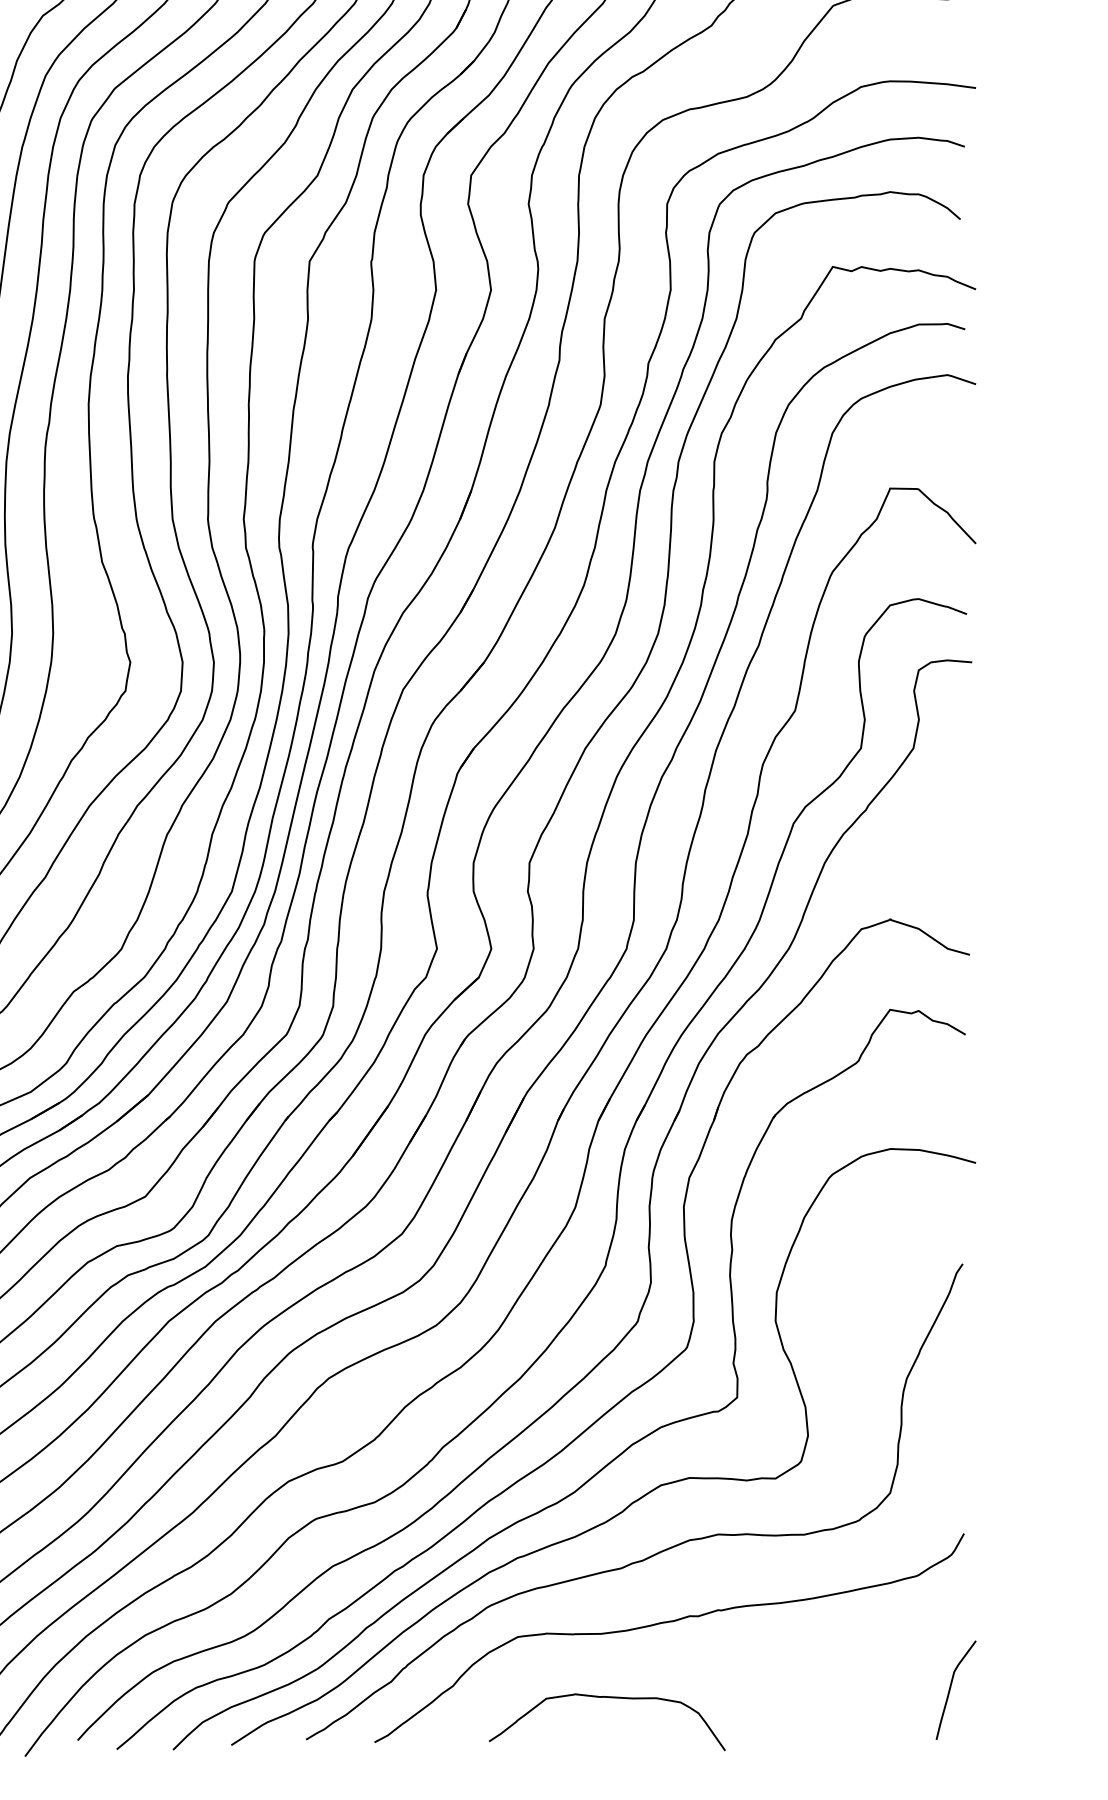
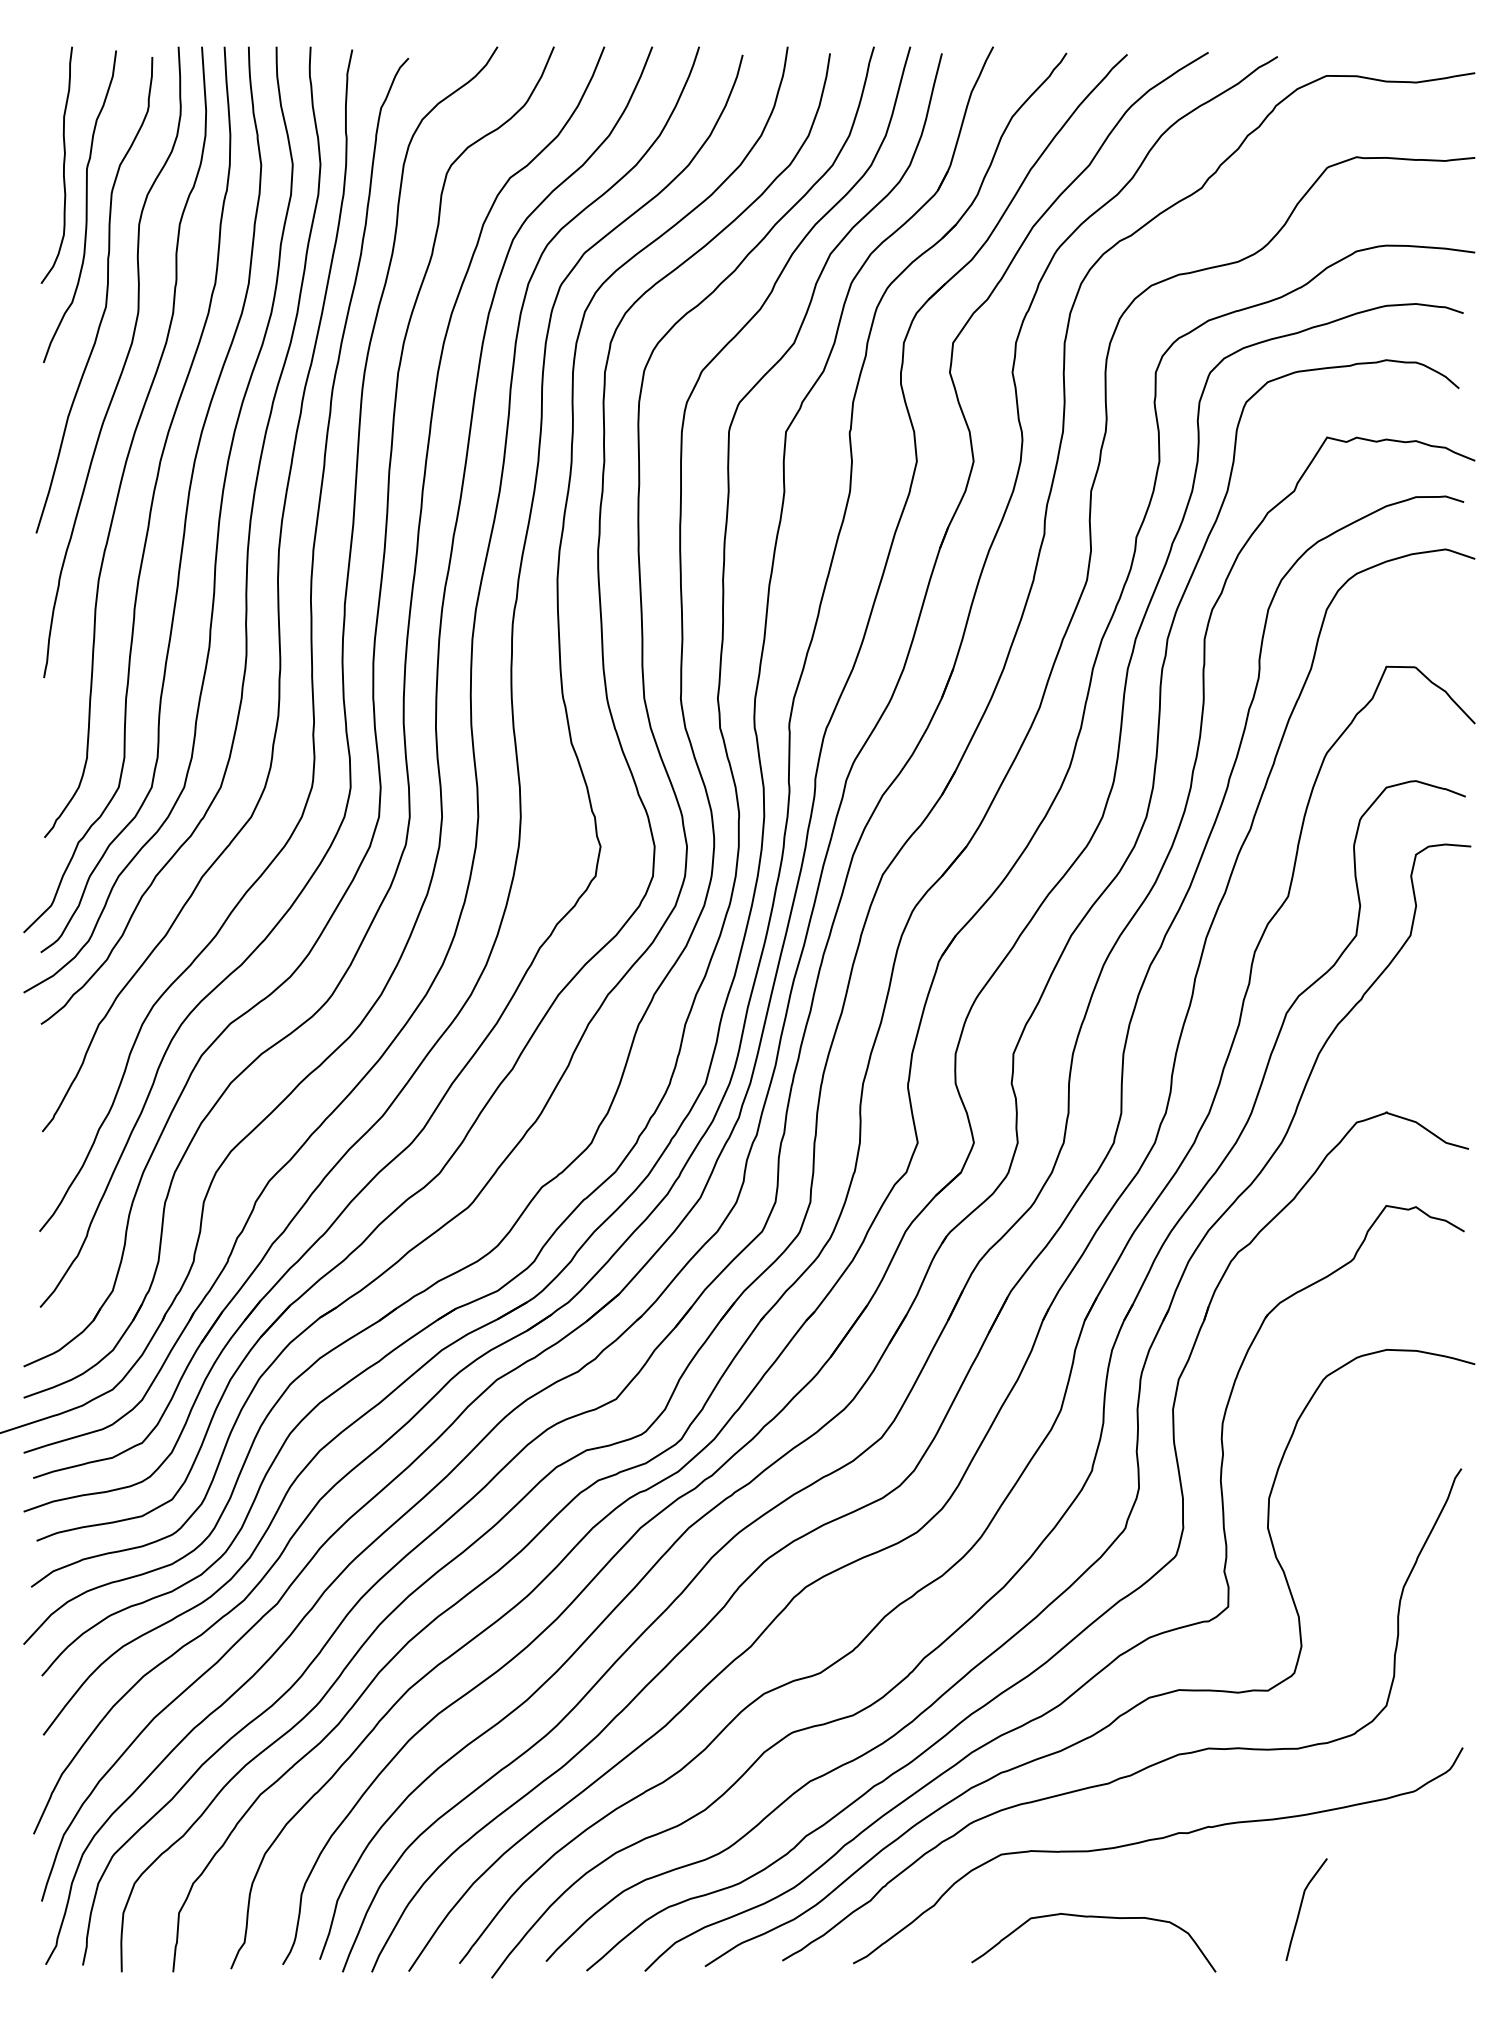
curve: (951, 1689) -> (1301, 1908), moved

